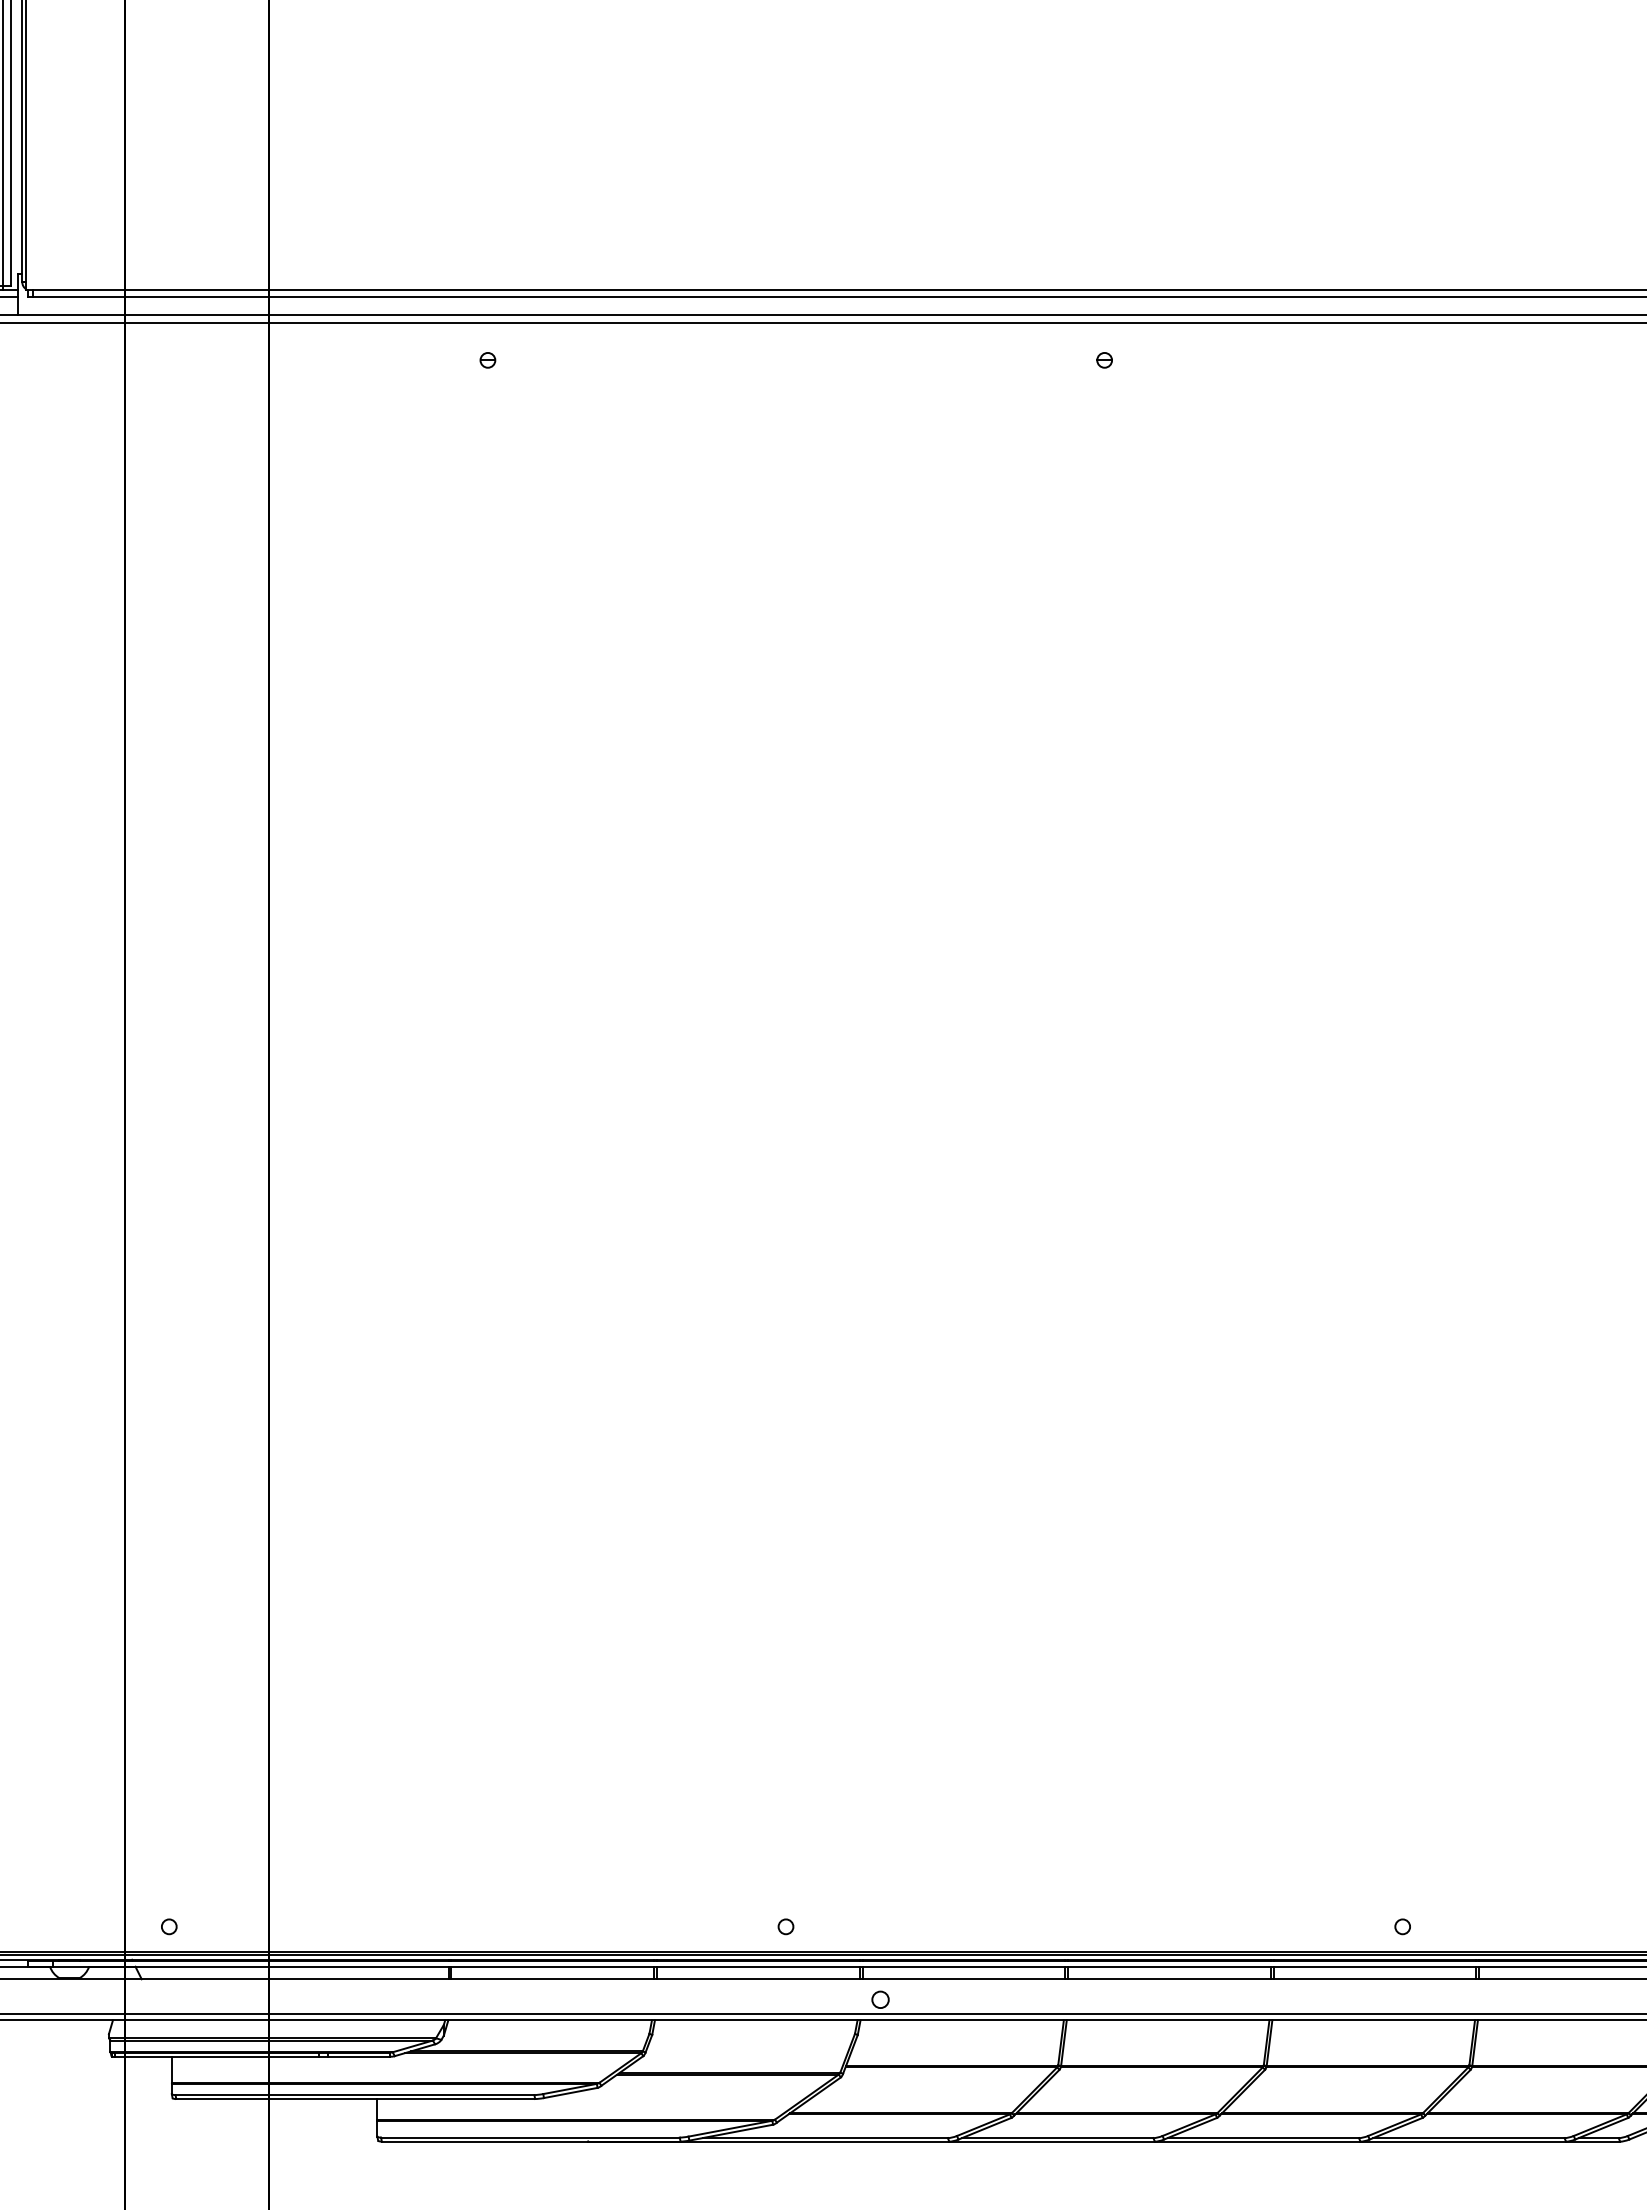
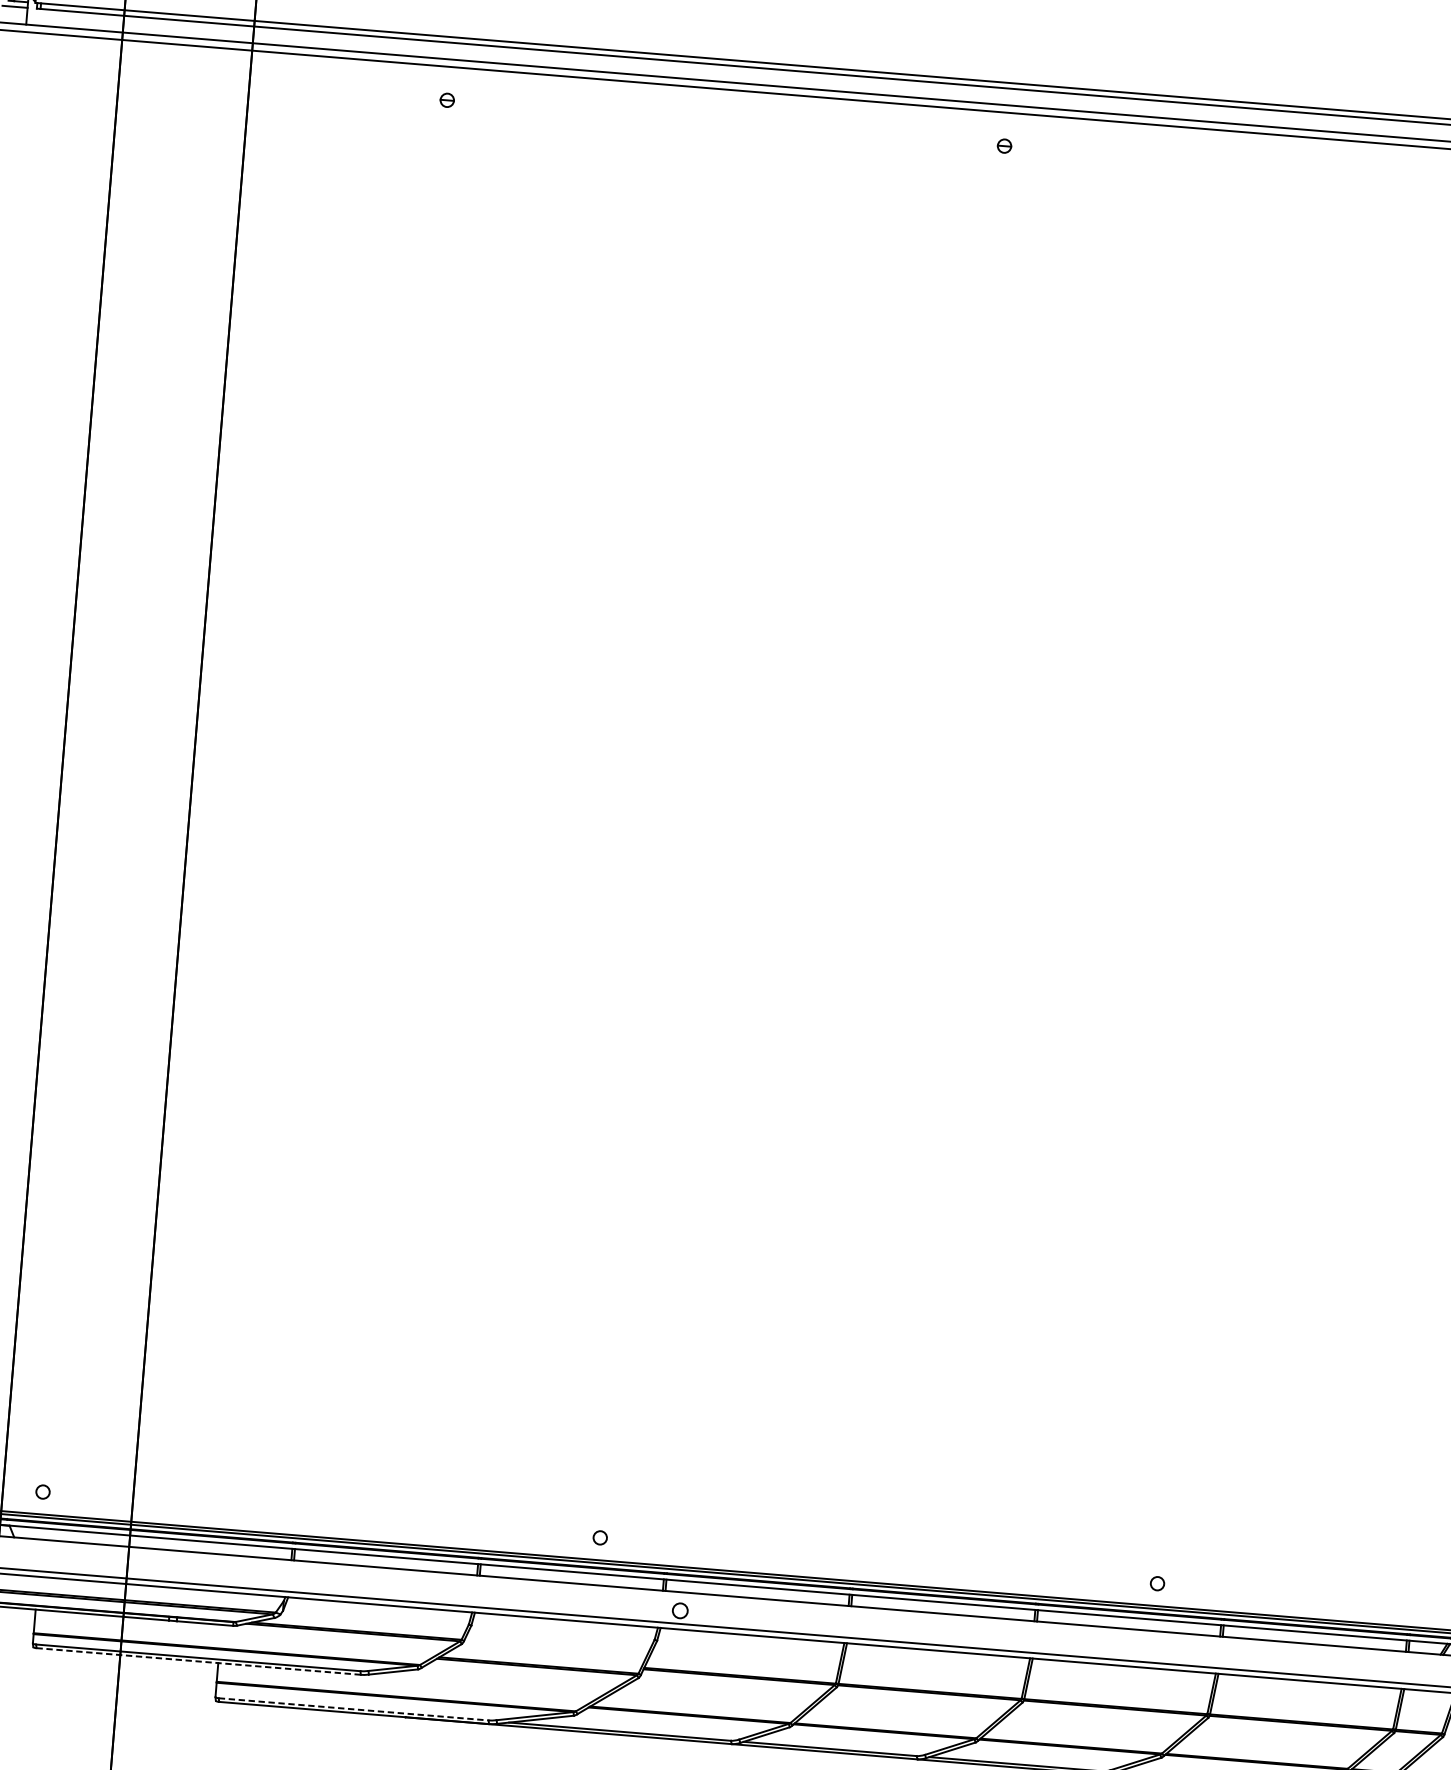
line: (355, 2099) -> (198, 1661), solid -> dashed
line: (530, 2137) -> (353, 1709), solid -> dashed

